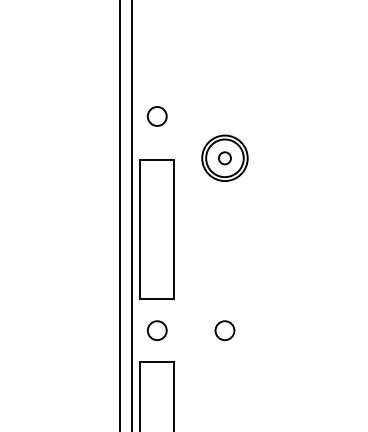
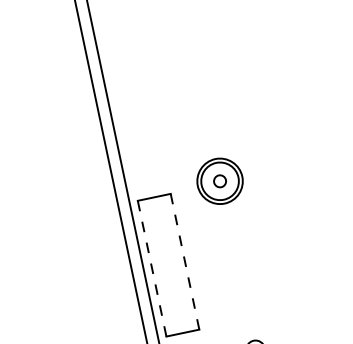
circle: (156, 116) -> (144, 154), removed
line: (174, 229) -> (185, 261), solid -> dashed
line: (140, 230) -> (152, 269), solid -> dashed

